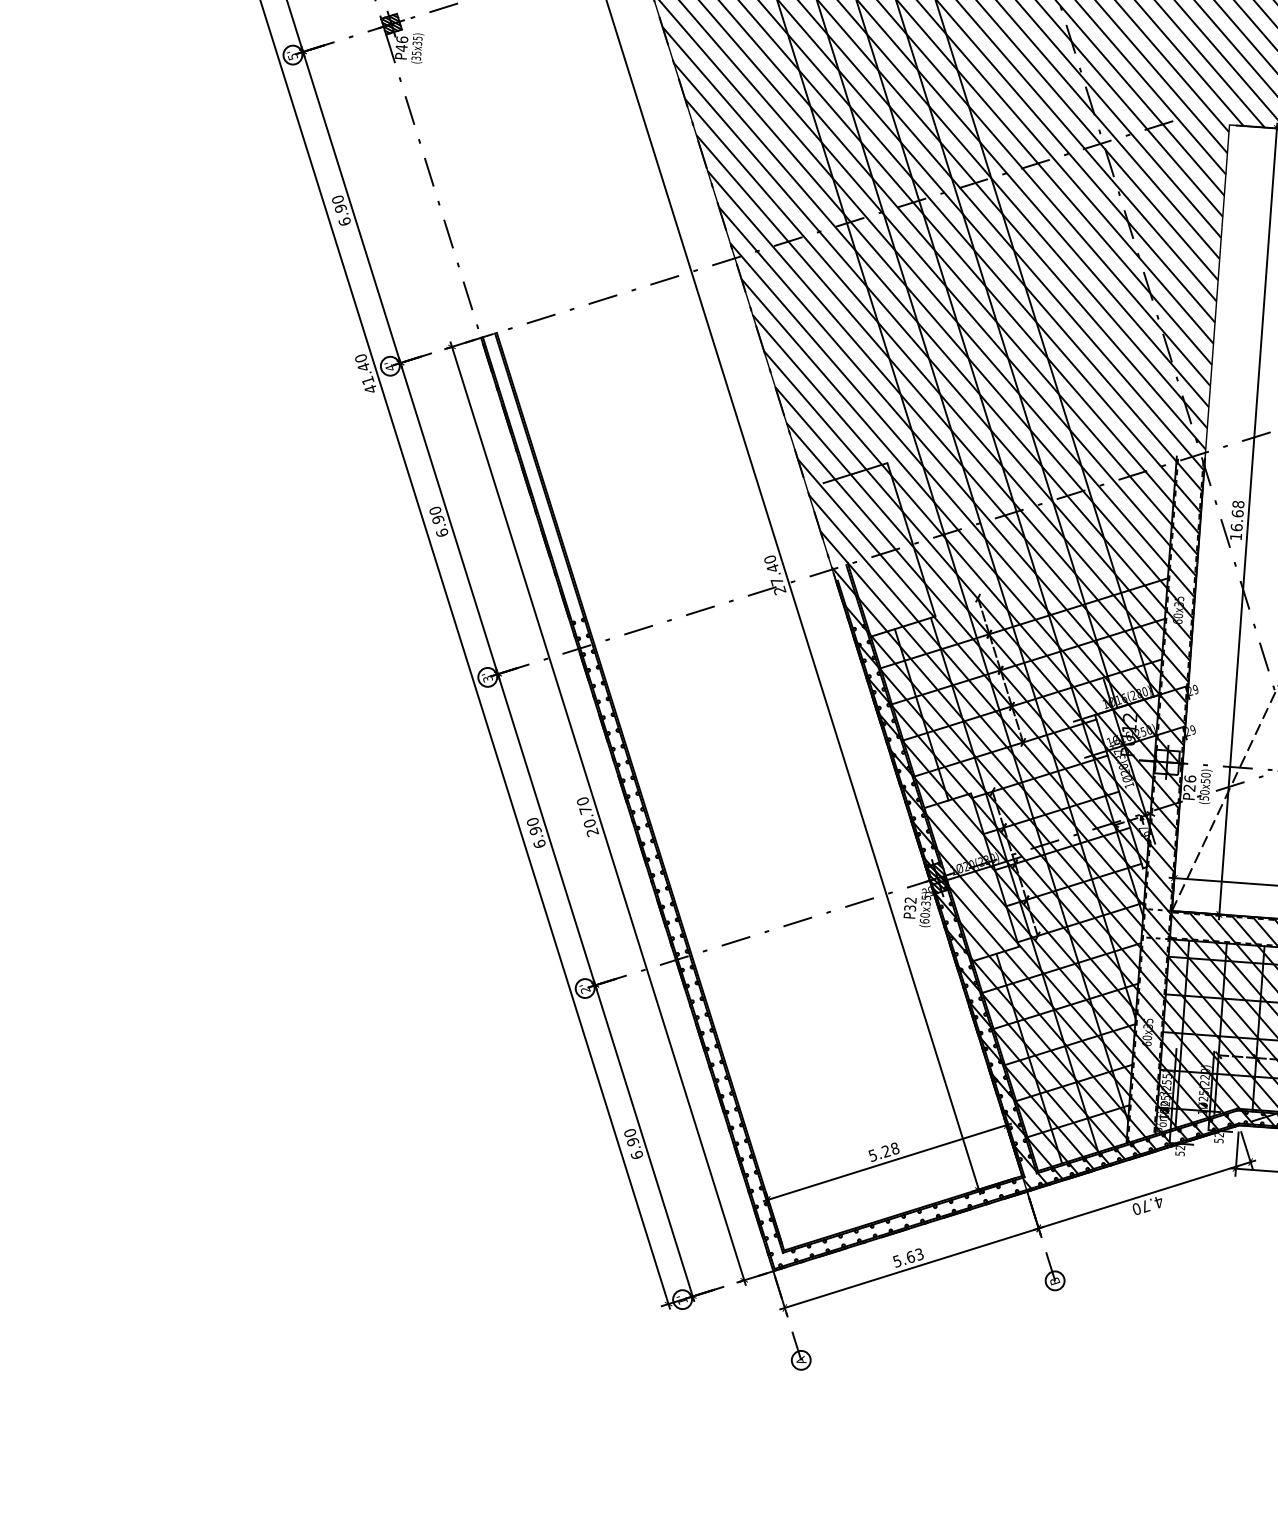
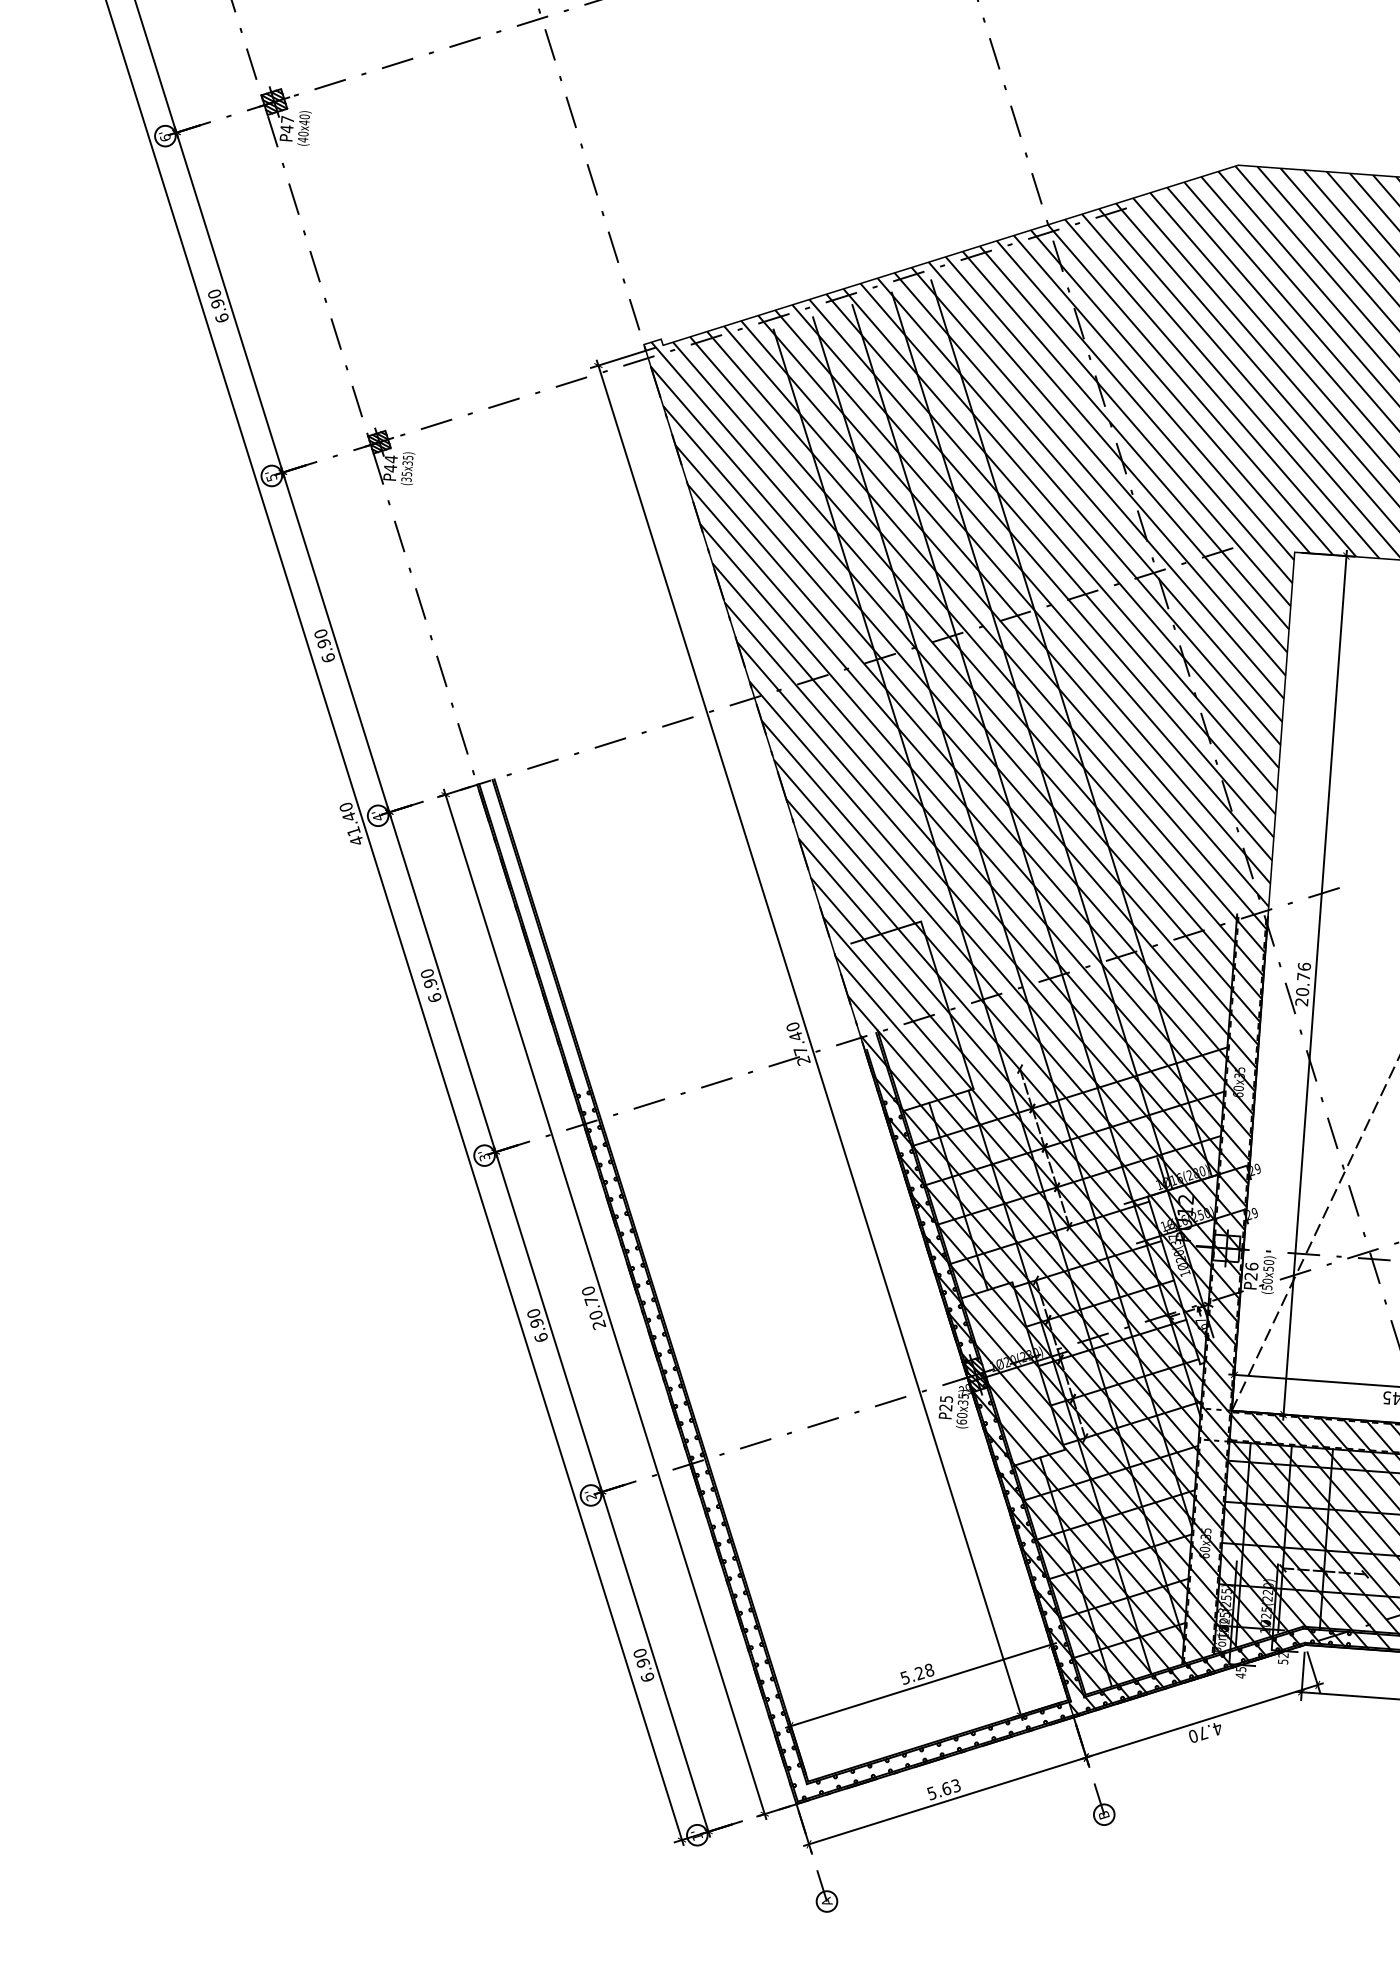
text: (401, 40) -> (390, 459), P46 -> P44
text: (1236, 520) -> (1302, 984), 16.68 -> 20.76
text: (910, 904) -> (946, 1403), P32 -> P25
text: (1179, 1150) -> (1240, 1672), 52 -> 45

